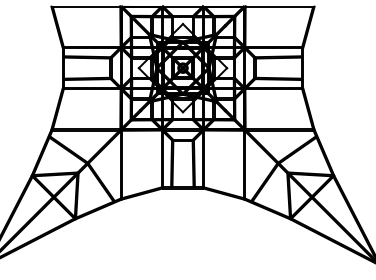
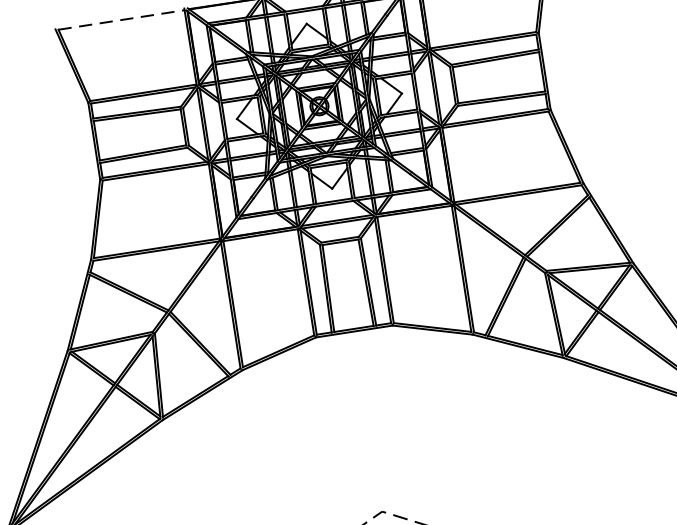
line: (86, 7) -> (121, 20), solid -> dashed

